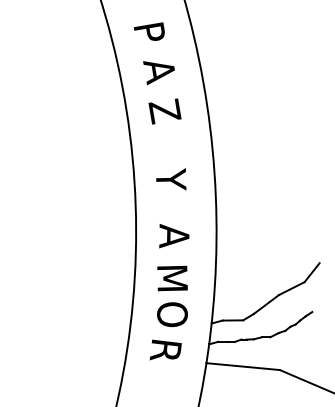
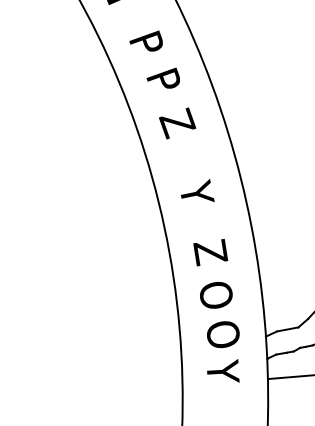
text: (158, 72) -> (163, 83), A -> P
text: (174, 236) -> (210, 252), A -> Z
text: (172, 277) -> (216, 295), M -> O
text: (165, 350) -> (222, 373), R -> Y

